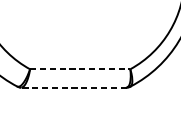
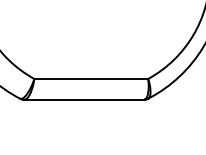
line: (80, 68) -> (91, 78), dashed -> solid
line: (74, 87) -> (84, 99), dashed -> solid

